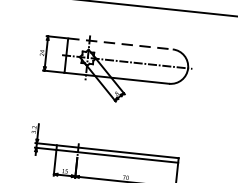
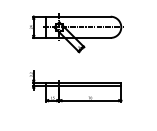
line: (120, 43) -> (78, 16), dashed -> solid

